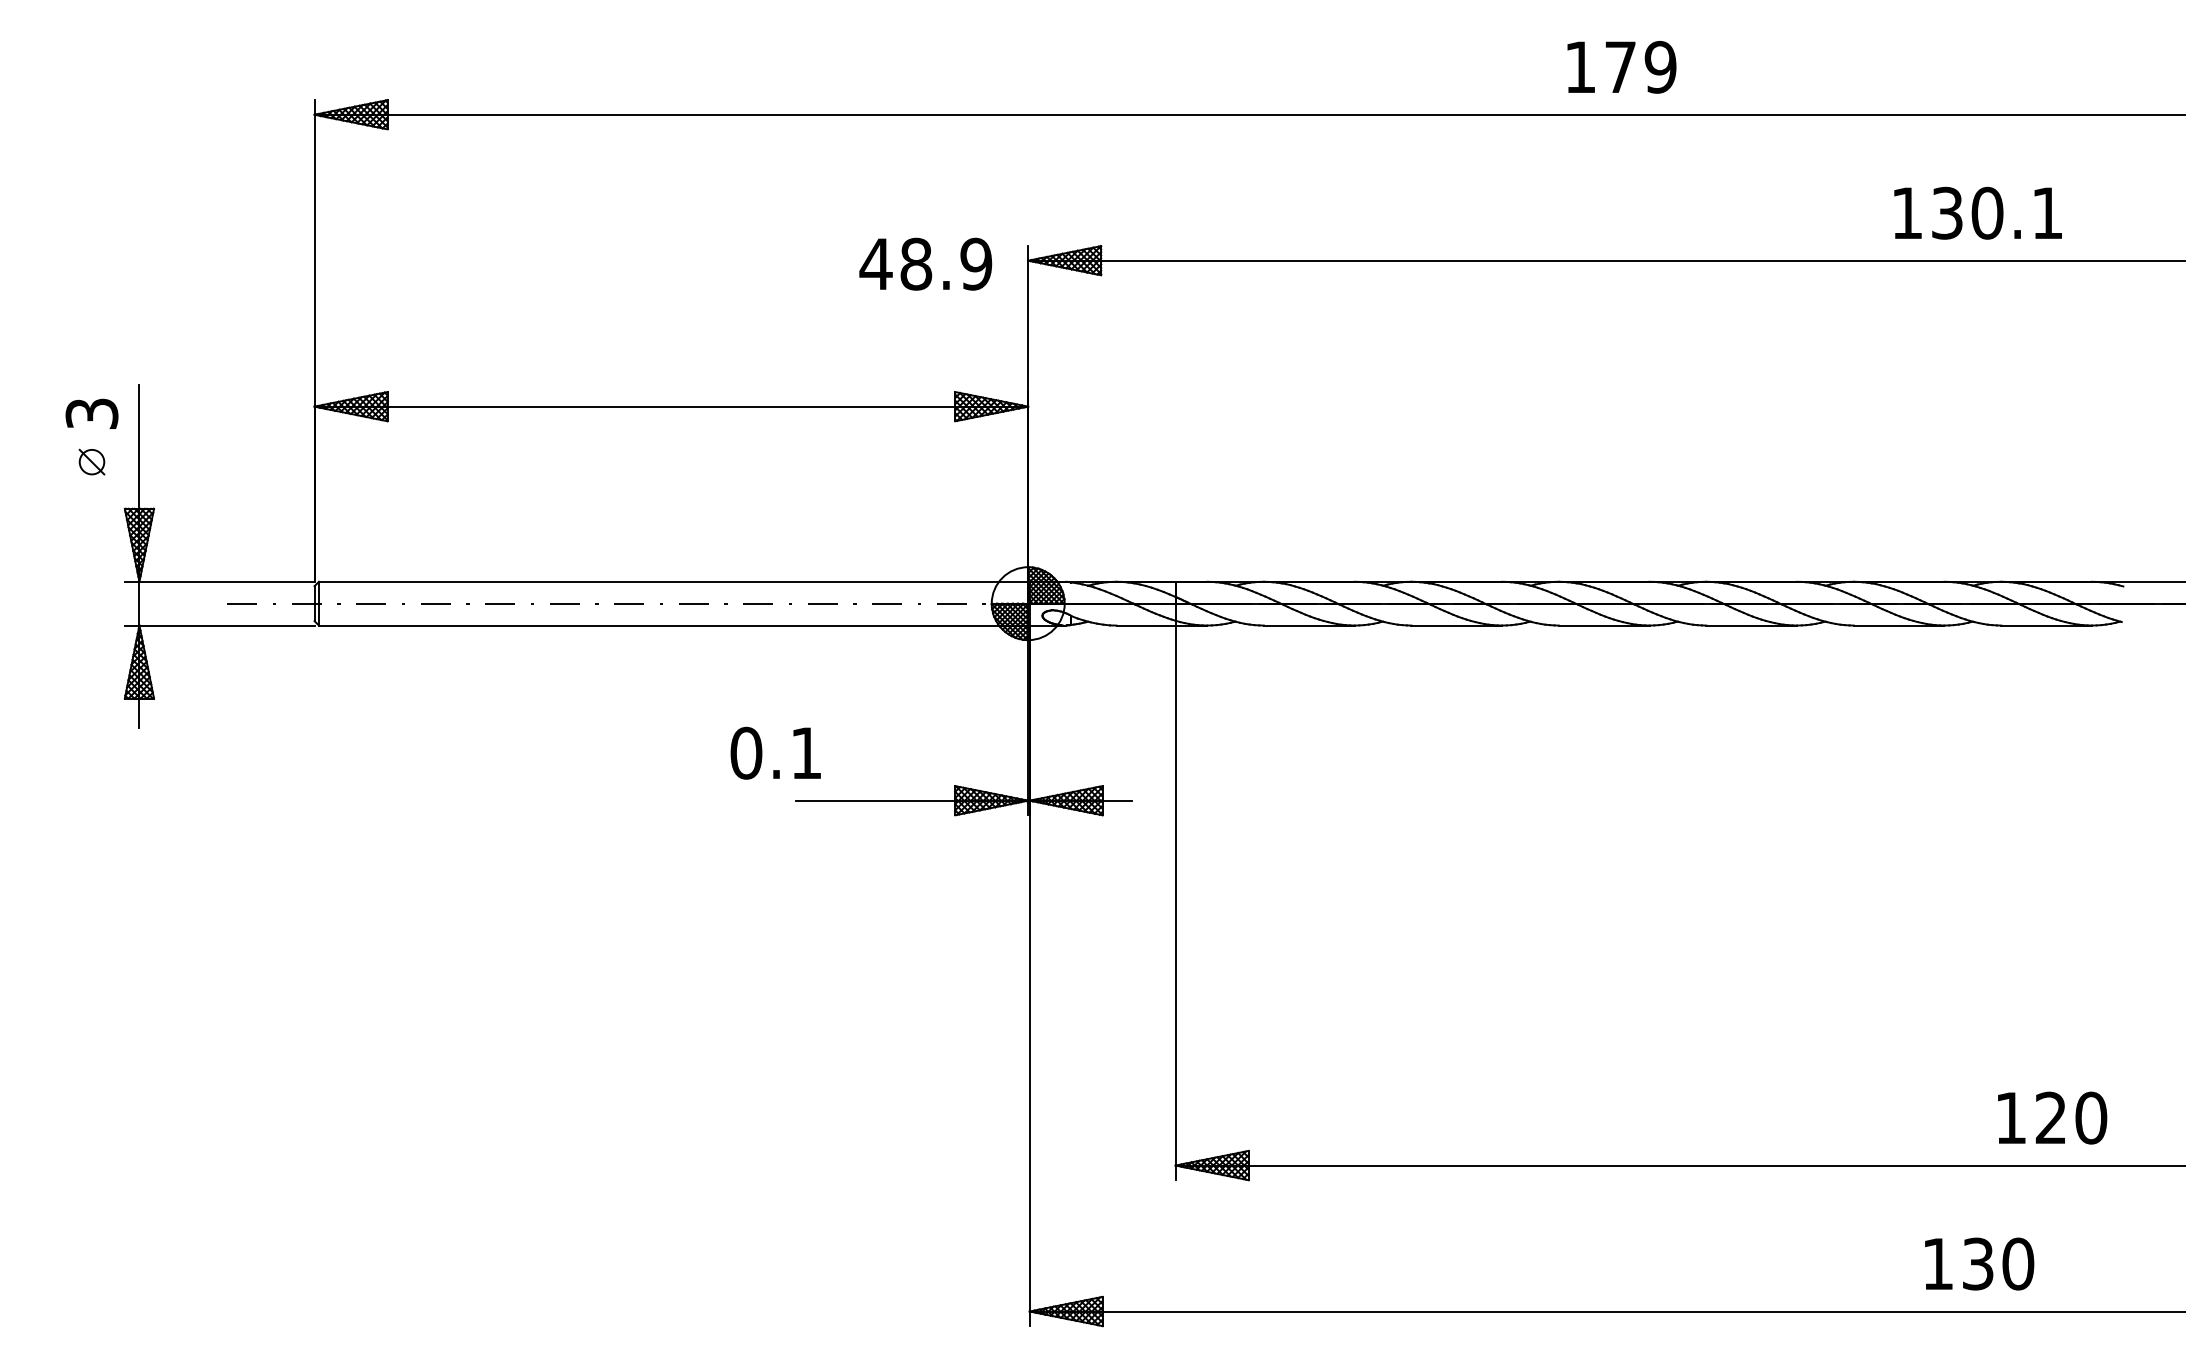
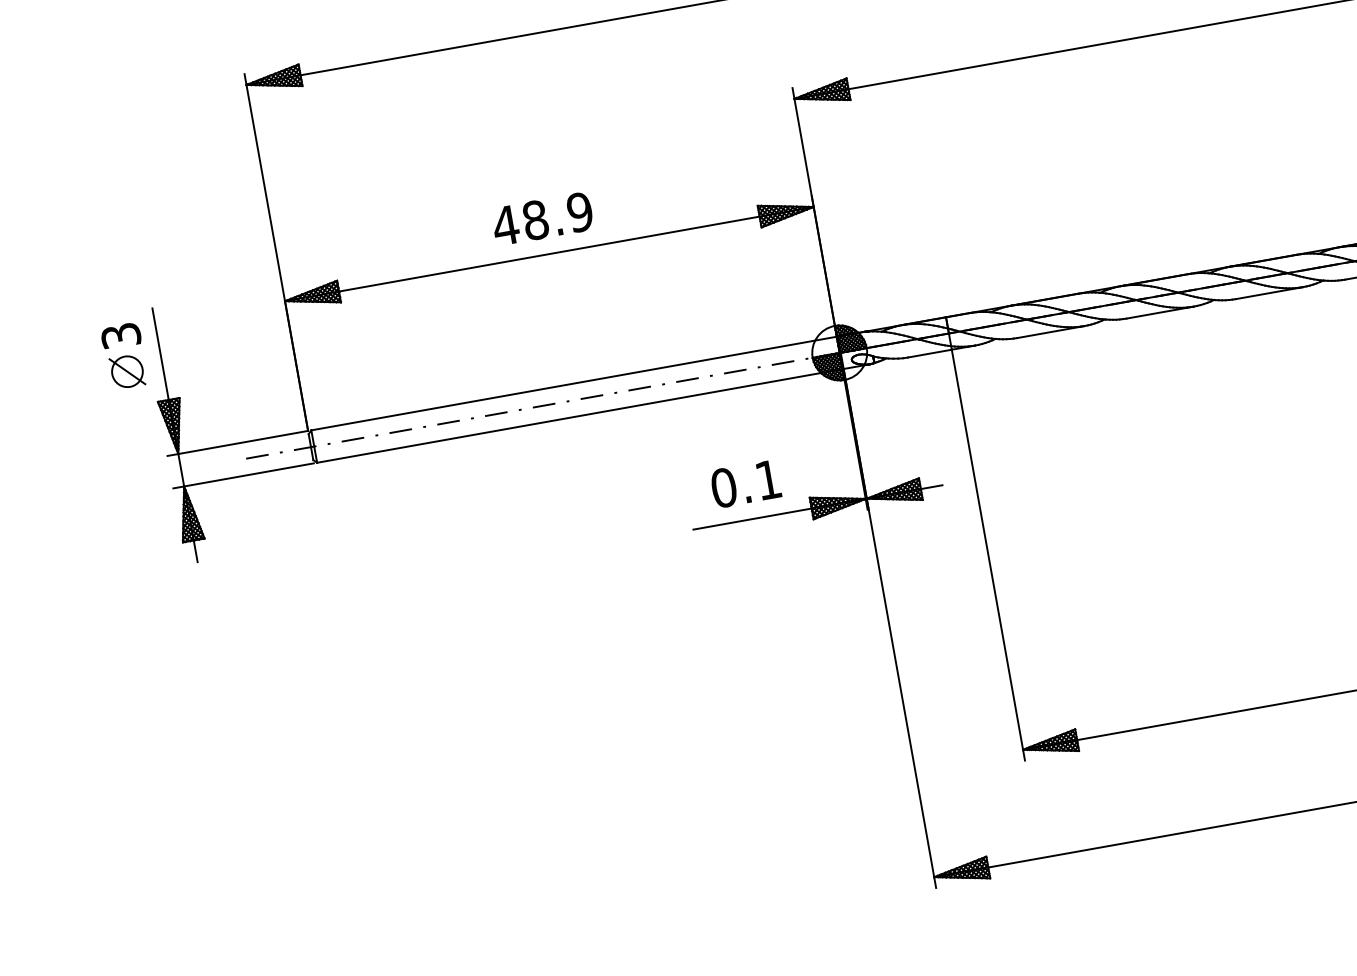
text: (925, 263) -> (542, 218), moved
part: (91, 461) -> (126, 371), size x1.67
text: (775, 752) -> (745, 483), moved

